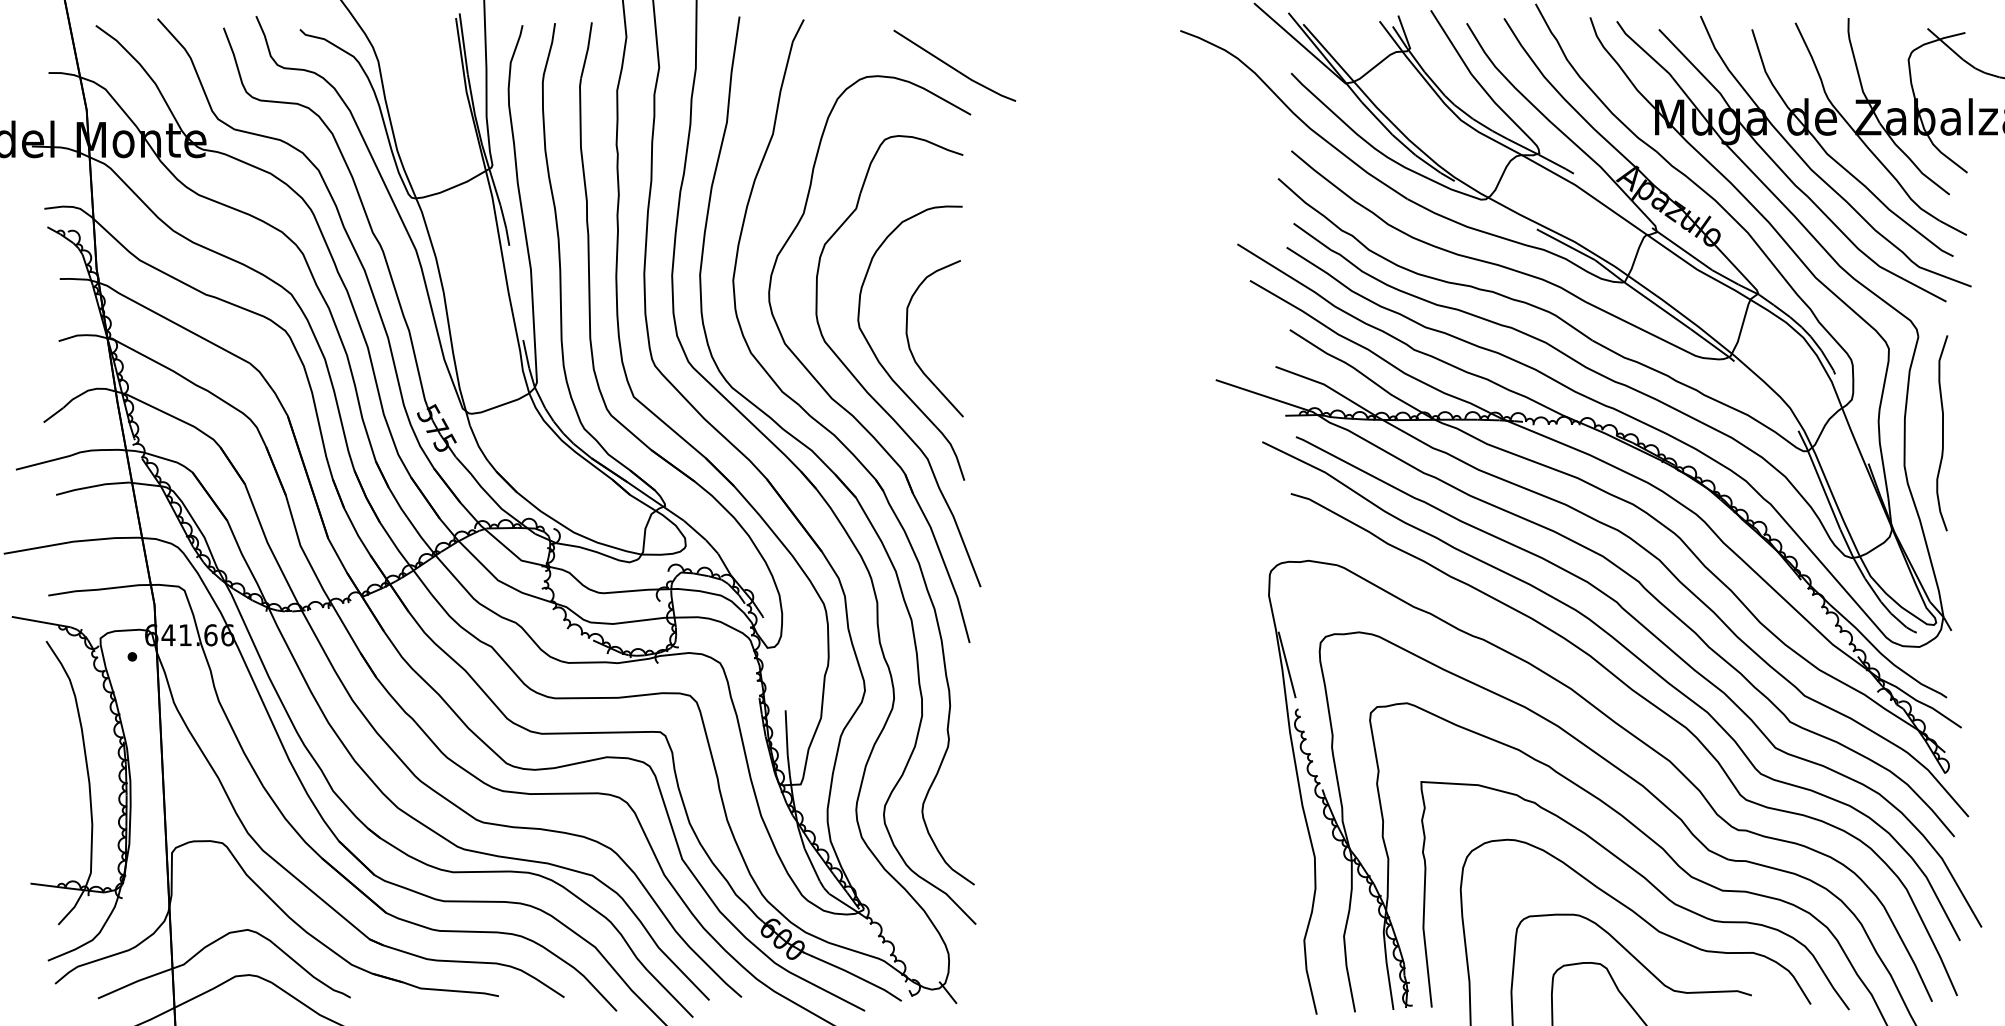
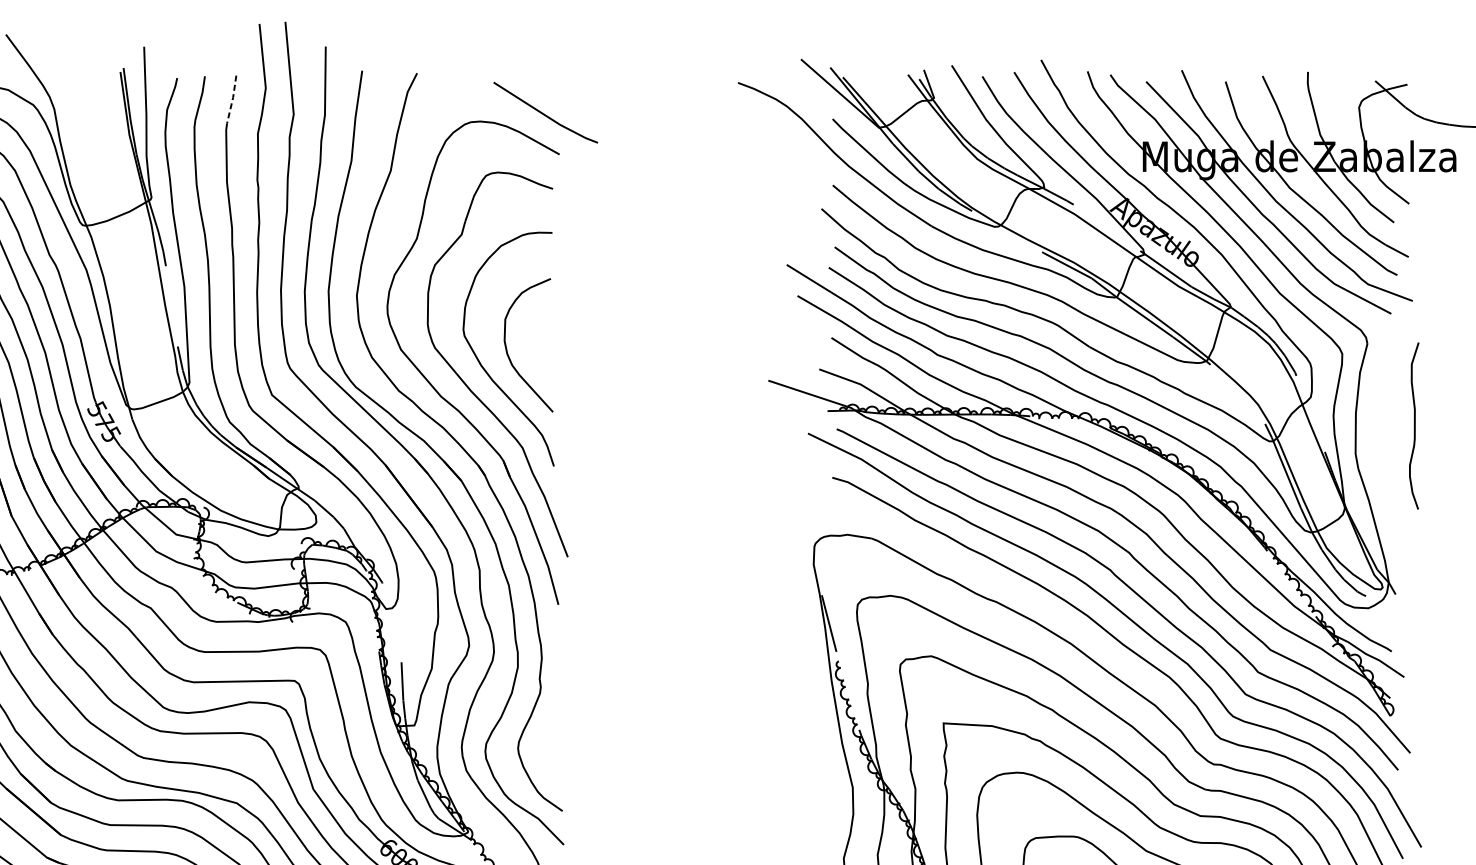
line: (587, 50) -> (232, 99), solid -> dashed
curve: (1942, 433) -> (1414, 426), moved

